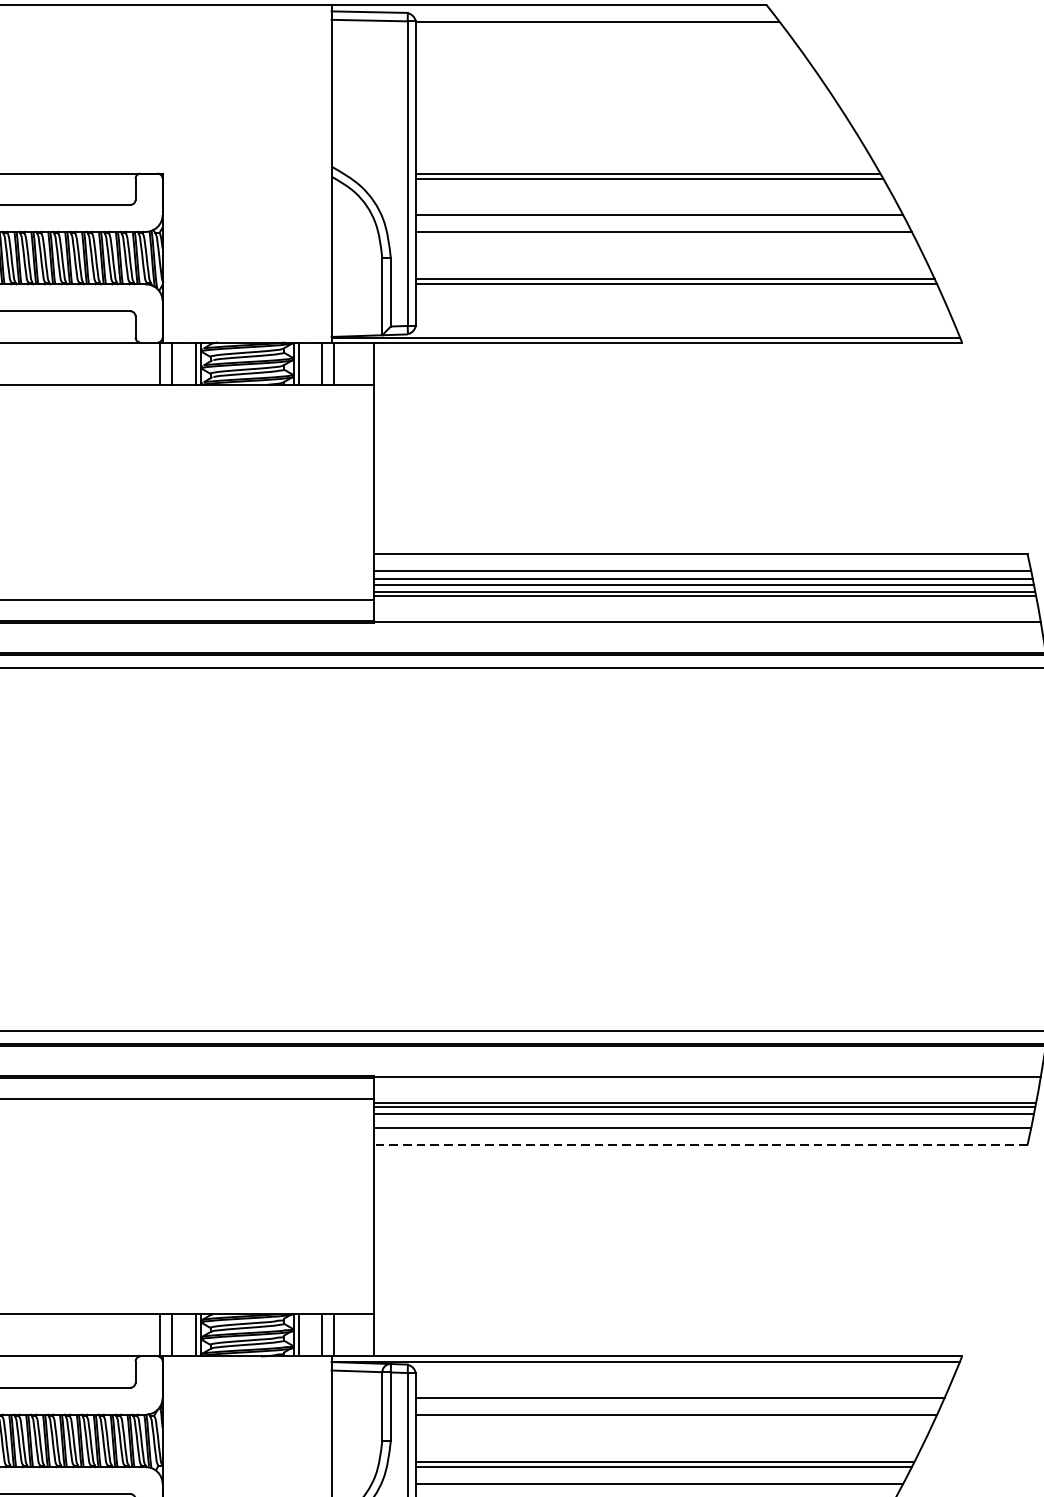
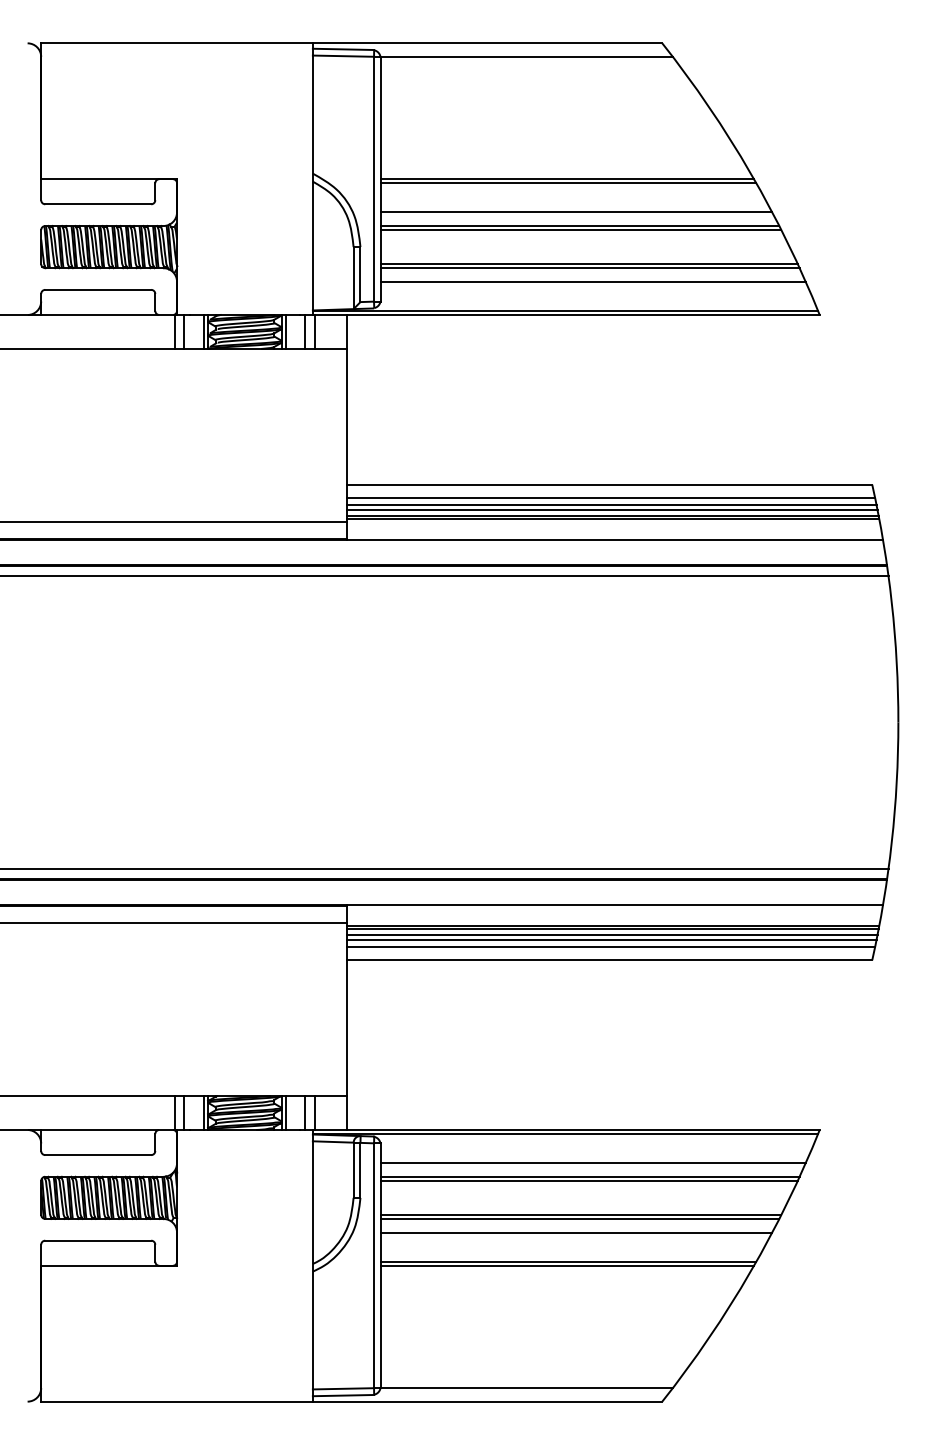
line: (664, 237) -> (580, 230), added
line: (679, 300) -> (592, 281), added
line: (703, 1119) -> (611, 939), added
line: (700, 1145) -> (609, 960), dashed -> solid
line: (674, 1419) -> (588, 1180), added

